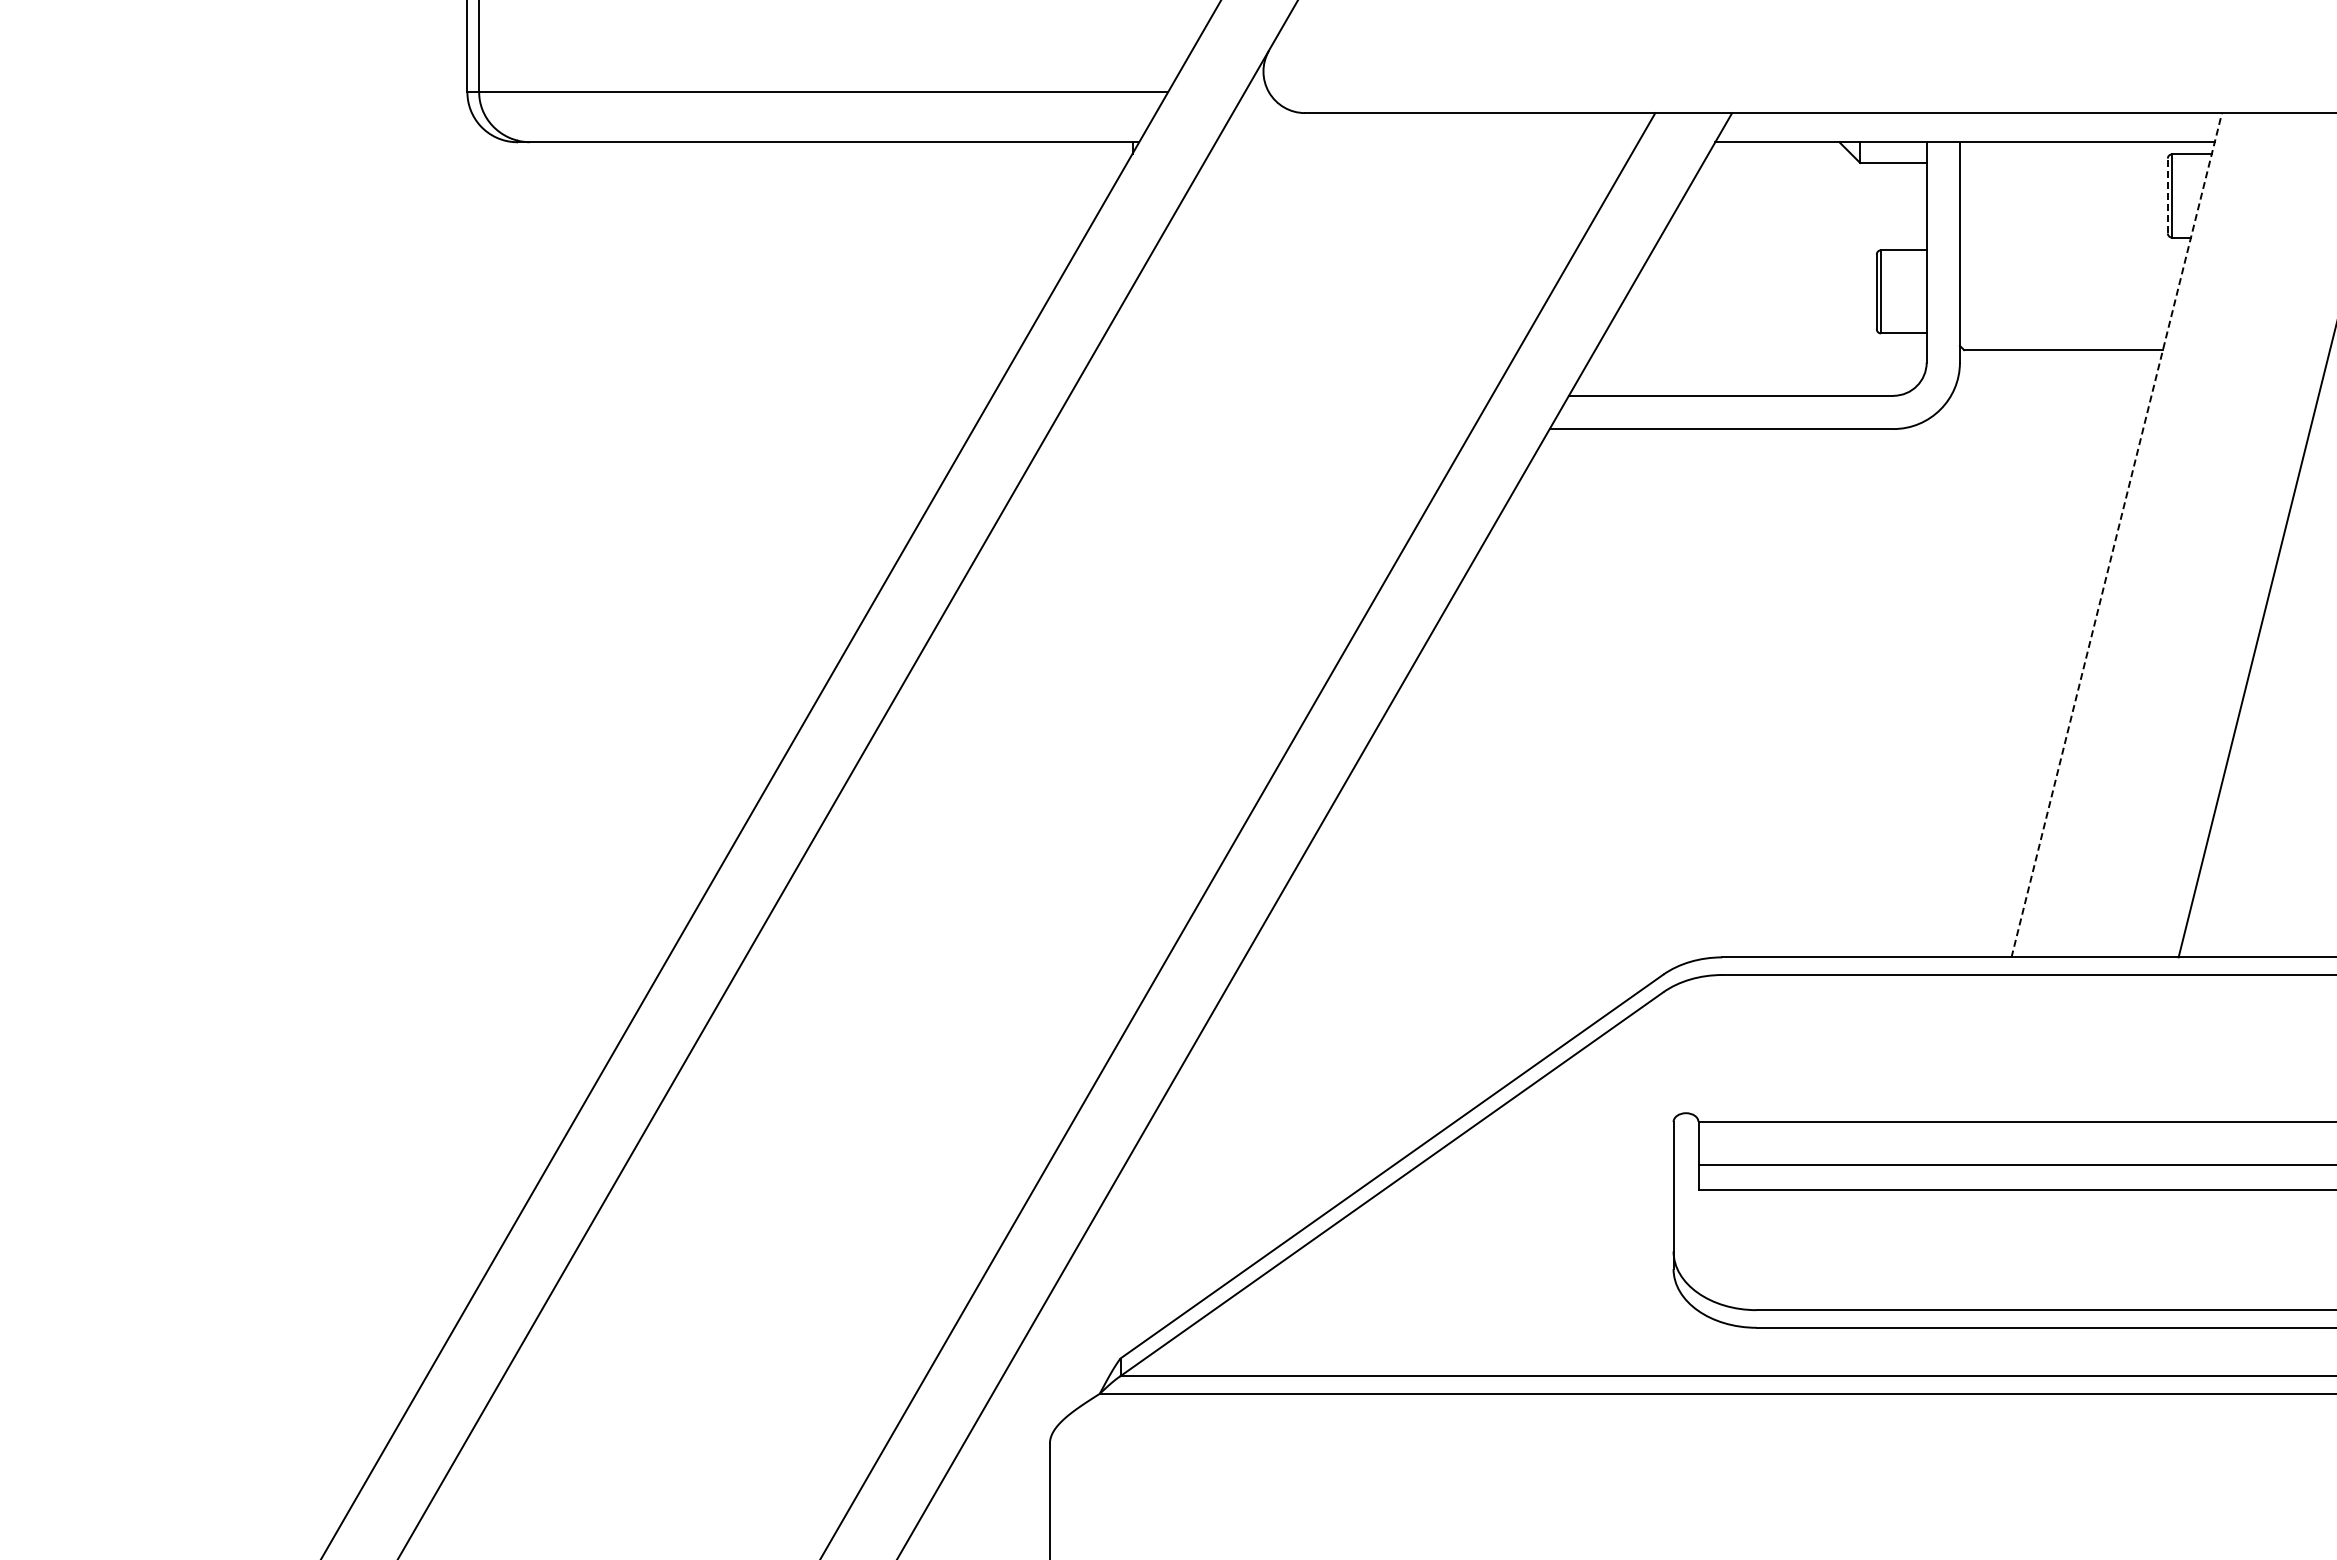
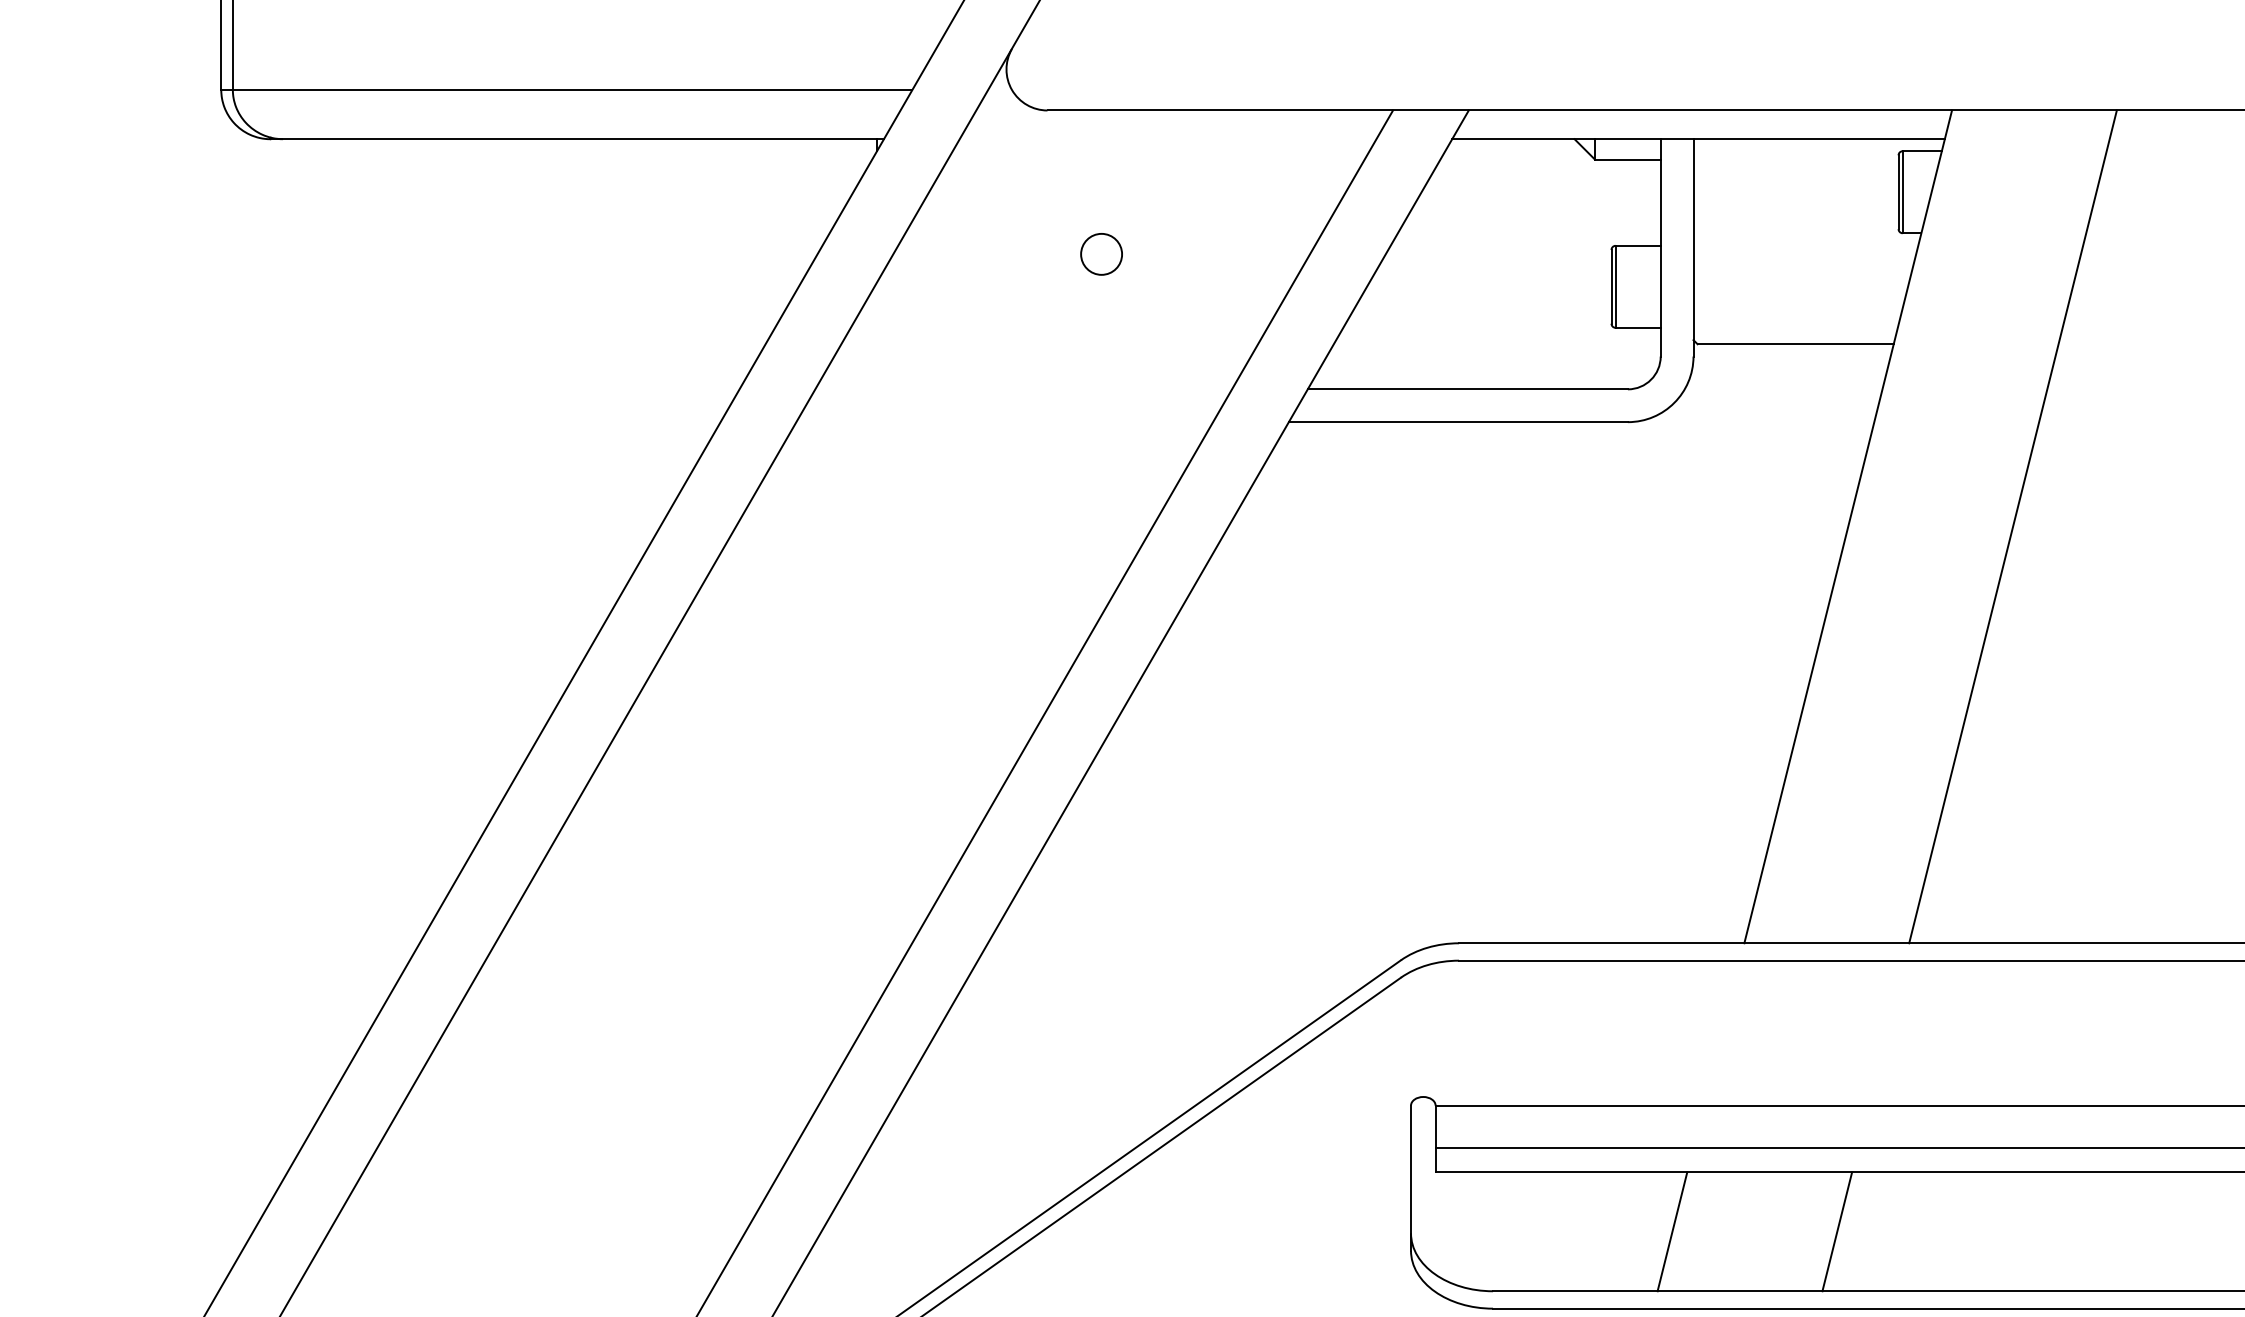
line: (2167, 195) -> (1898, 191), dashed -> solid
circle: (1359, 258) -> (1101, 253), added
line: (2116, 534) -> (1847, 526), dashed -> solid
line: (1938, 1249) -> (1672, 1231), added
line: (2105, 1249) -> (1837, 1231), added

